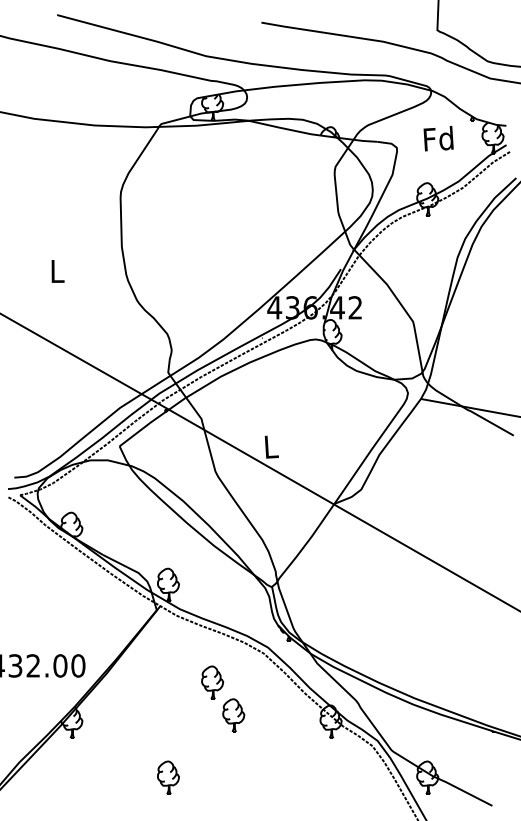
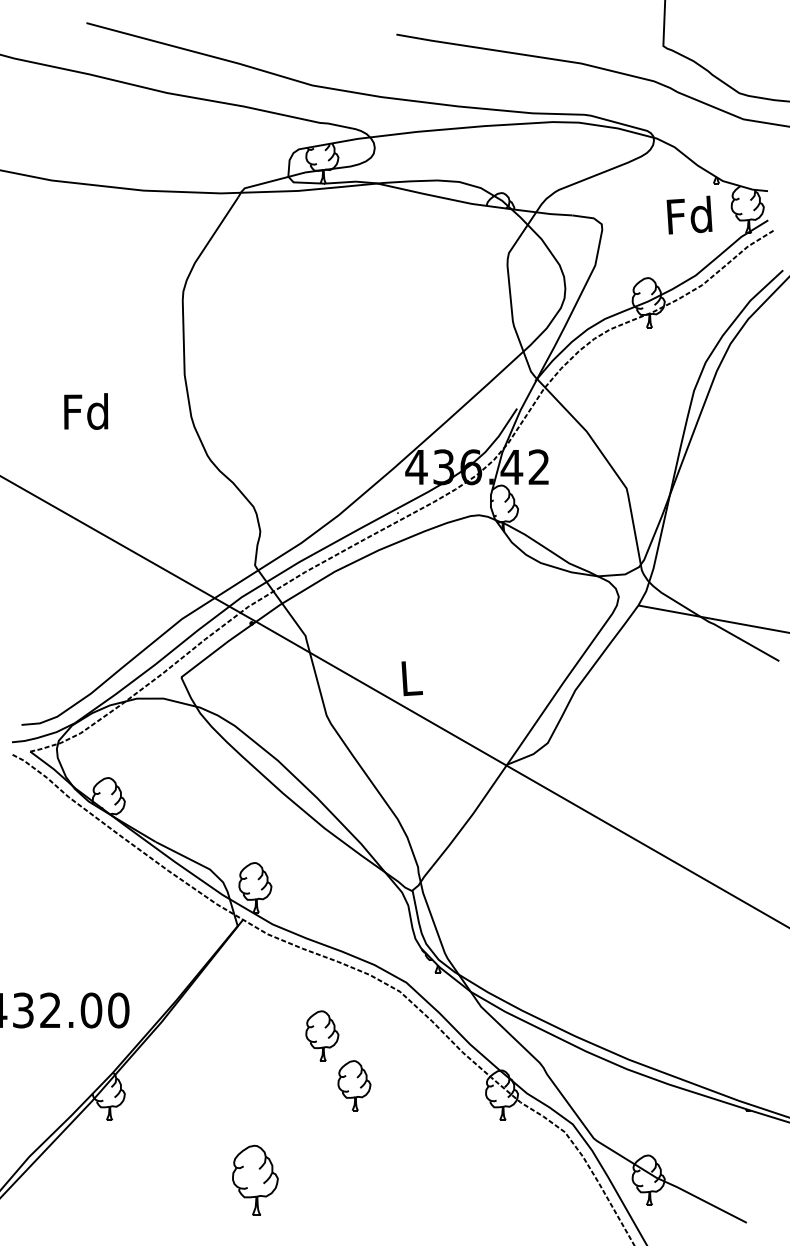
text: (438, 138) -> (689, 214), moved
text: (56, 271) -> (85, 412), L -> Fd
part: (168, 777) -> (255, 1179), size x1.4

